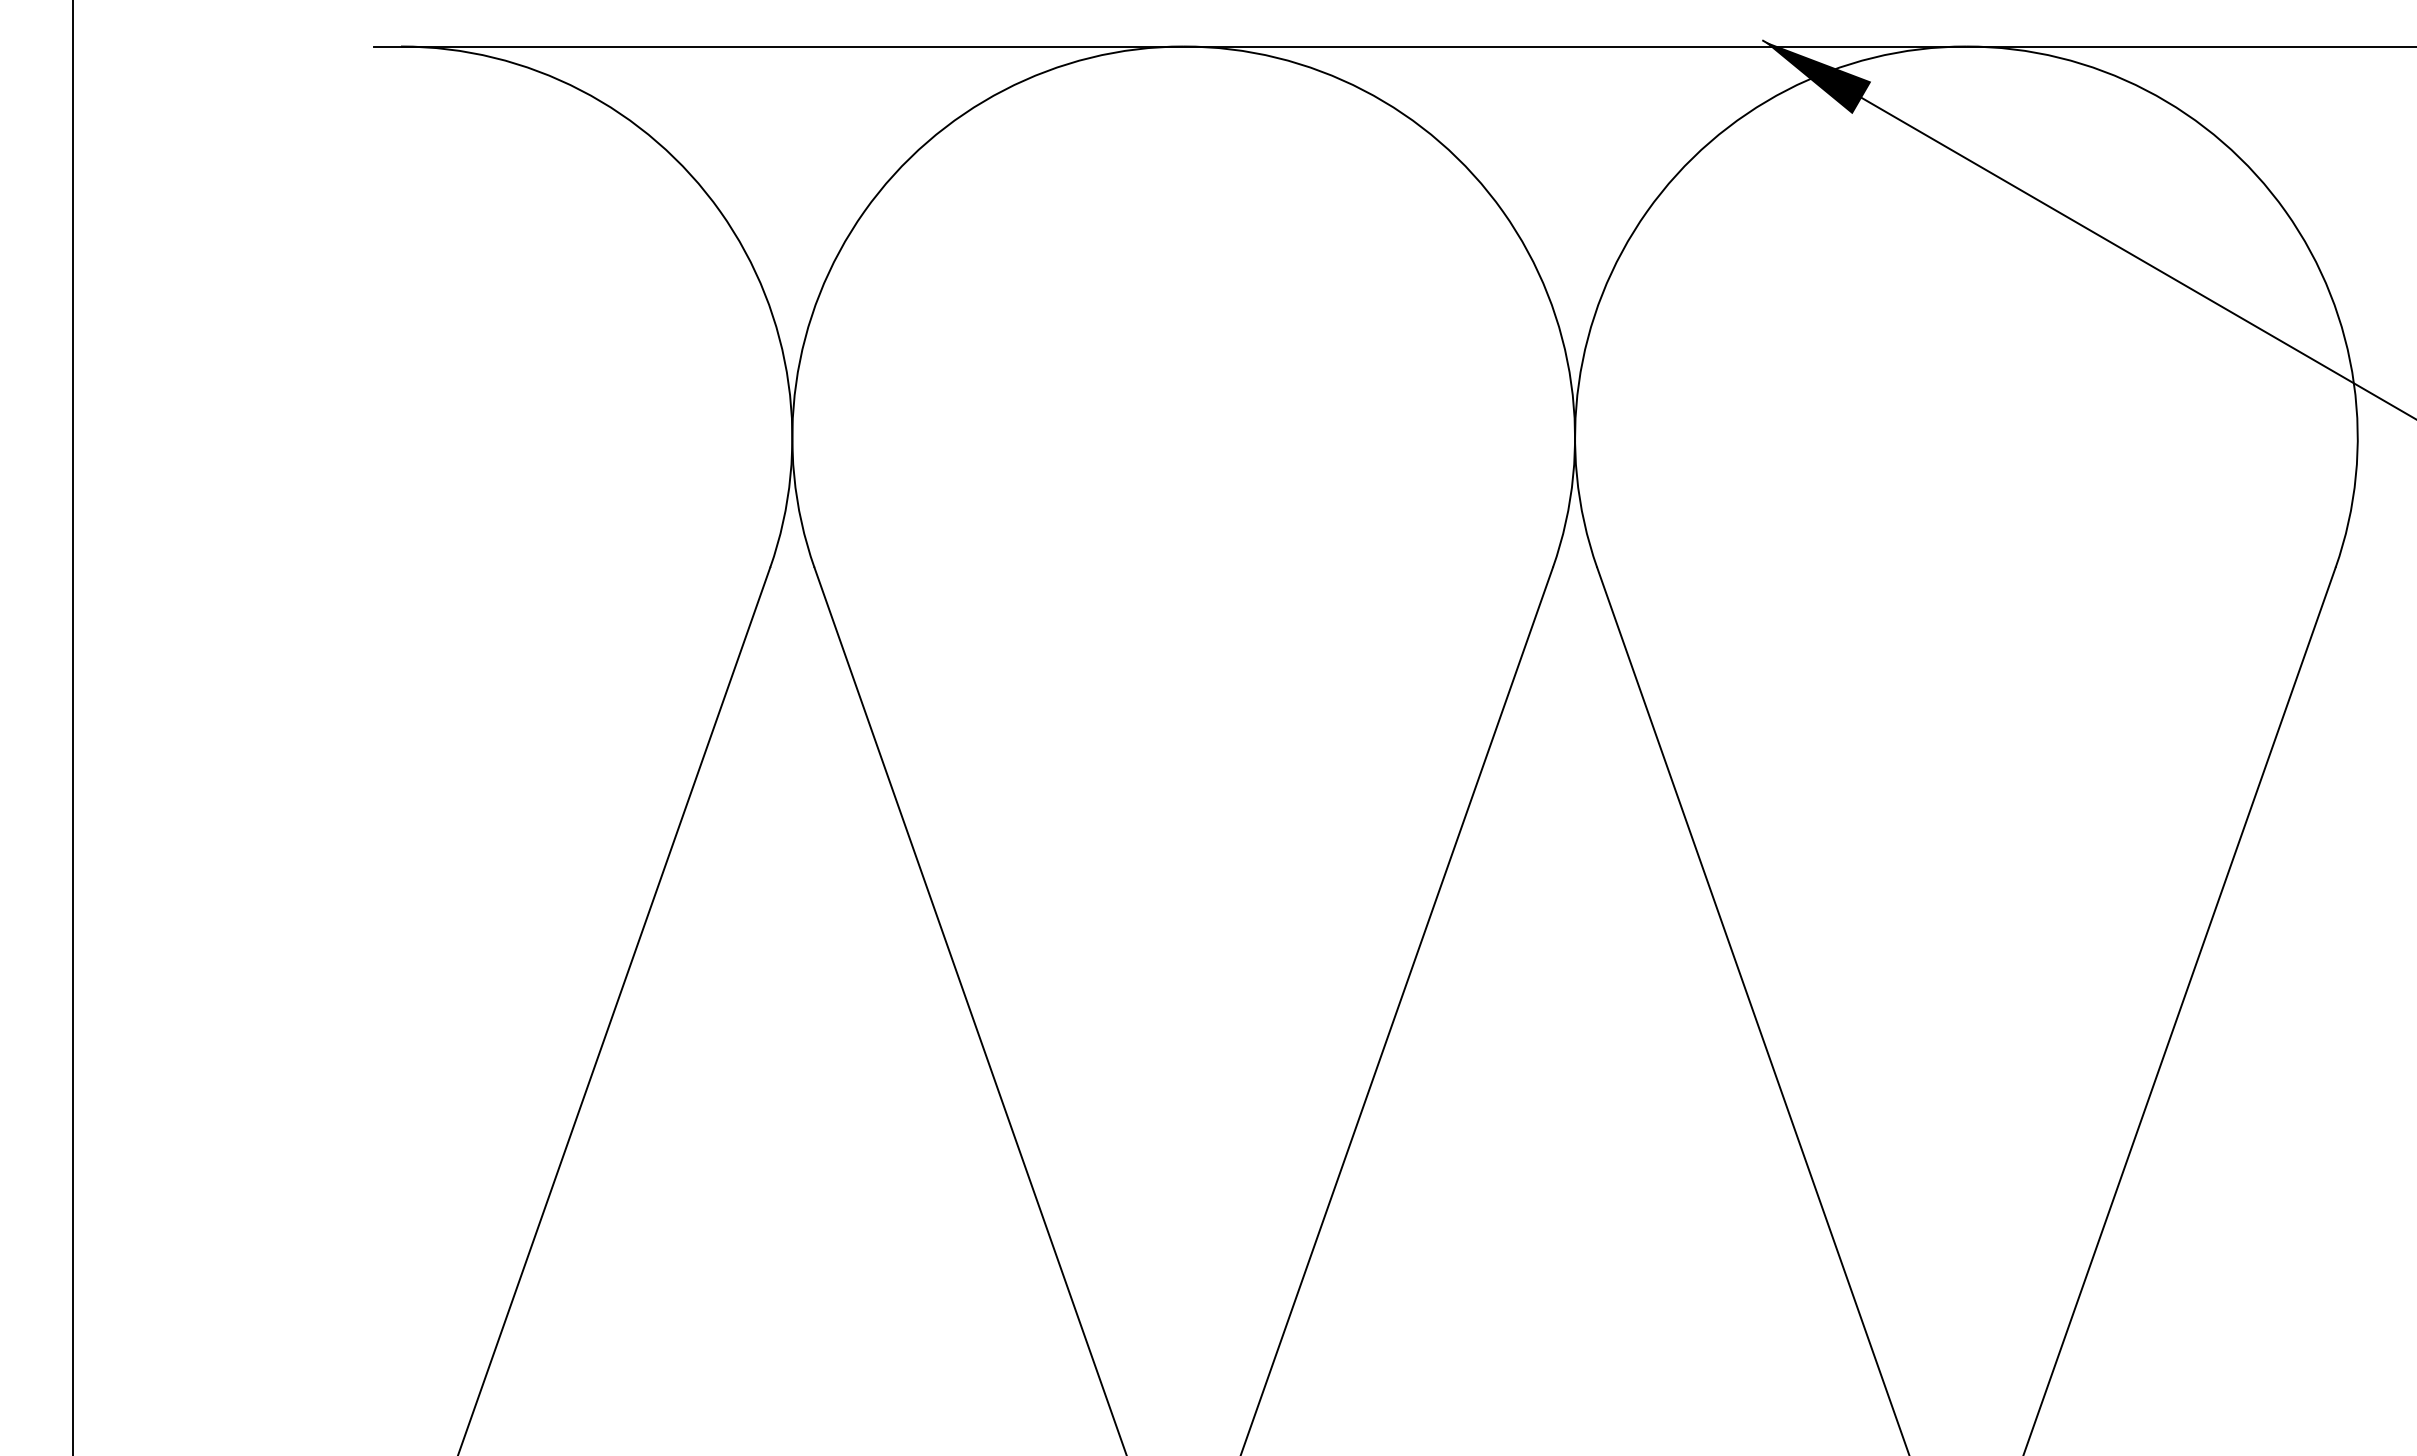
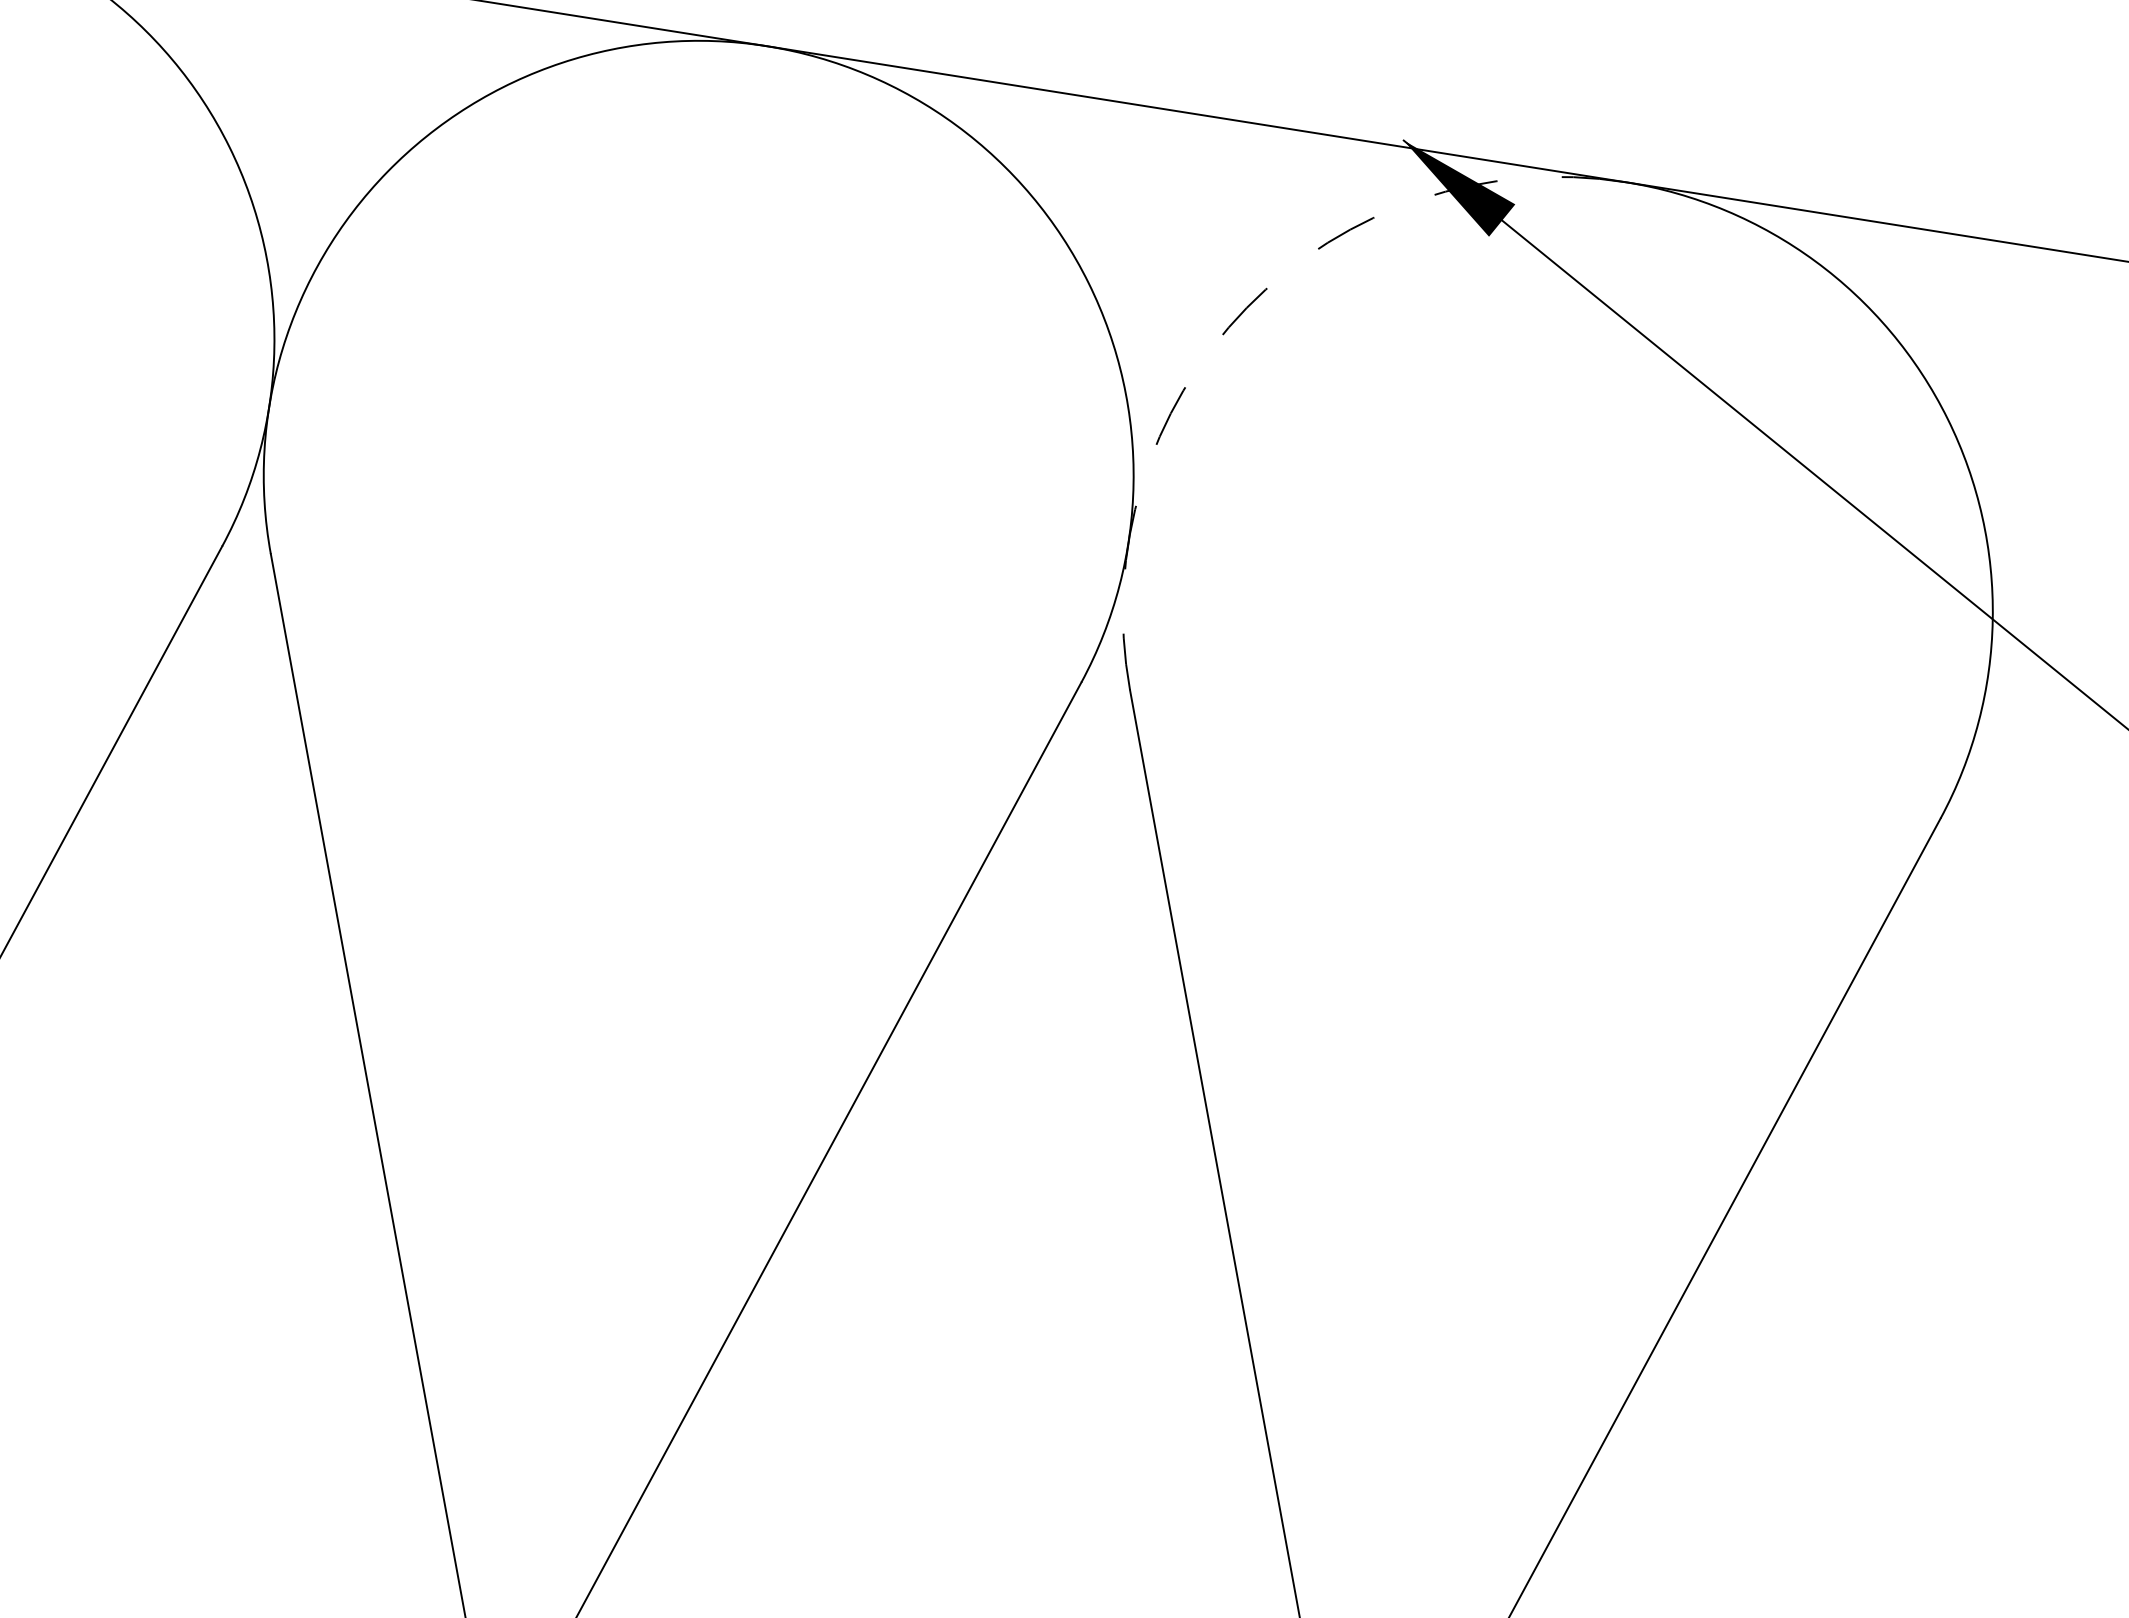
arc: (1647, 211) -> (1247, 307), solid -> dashed

